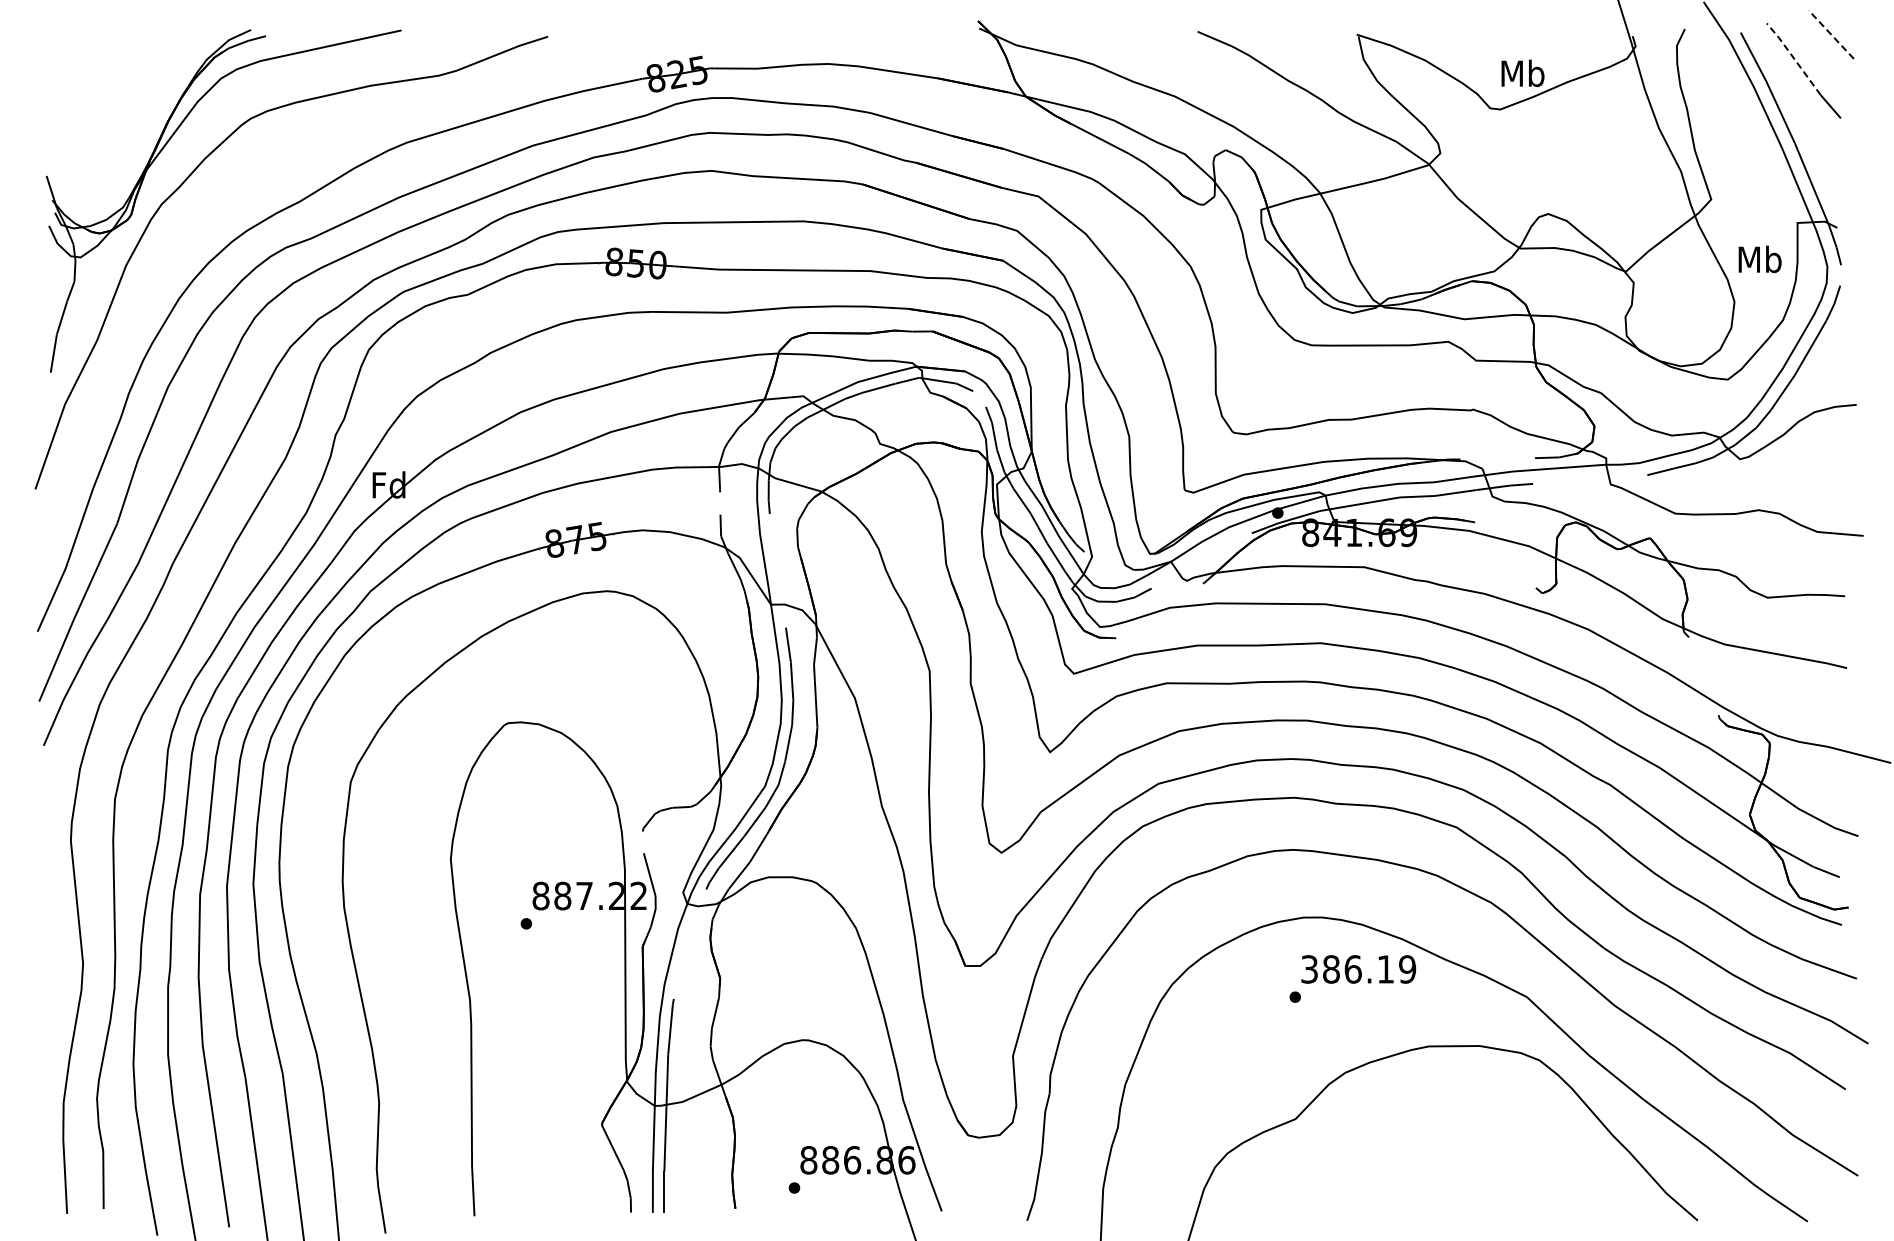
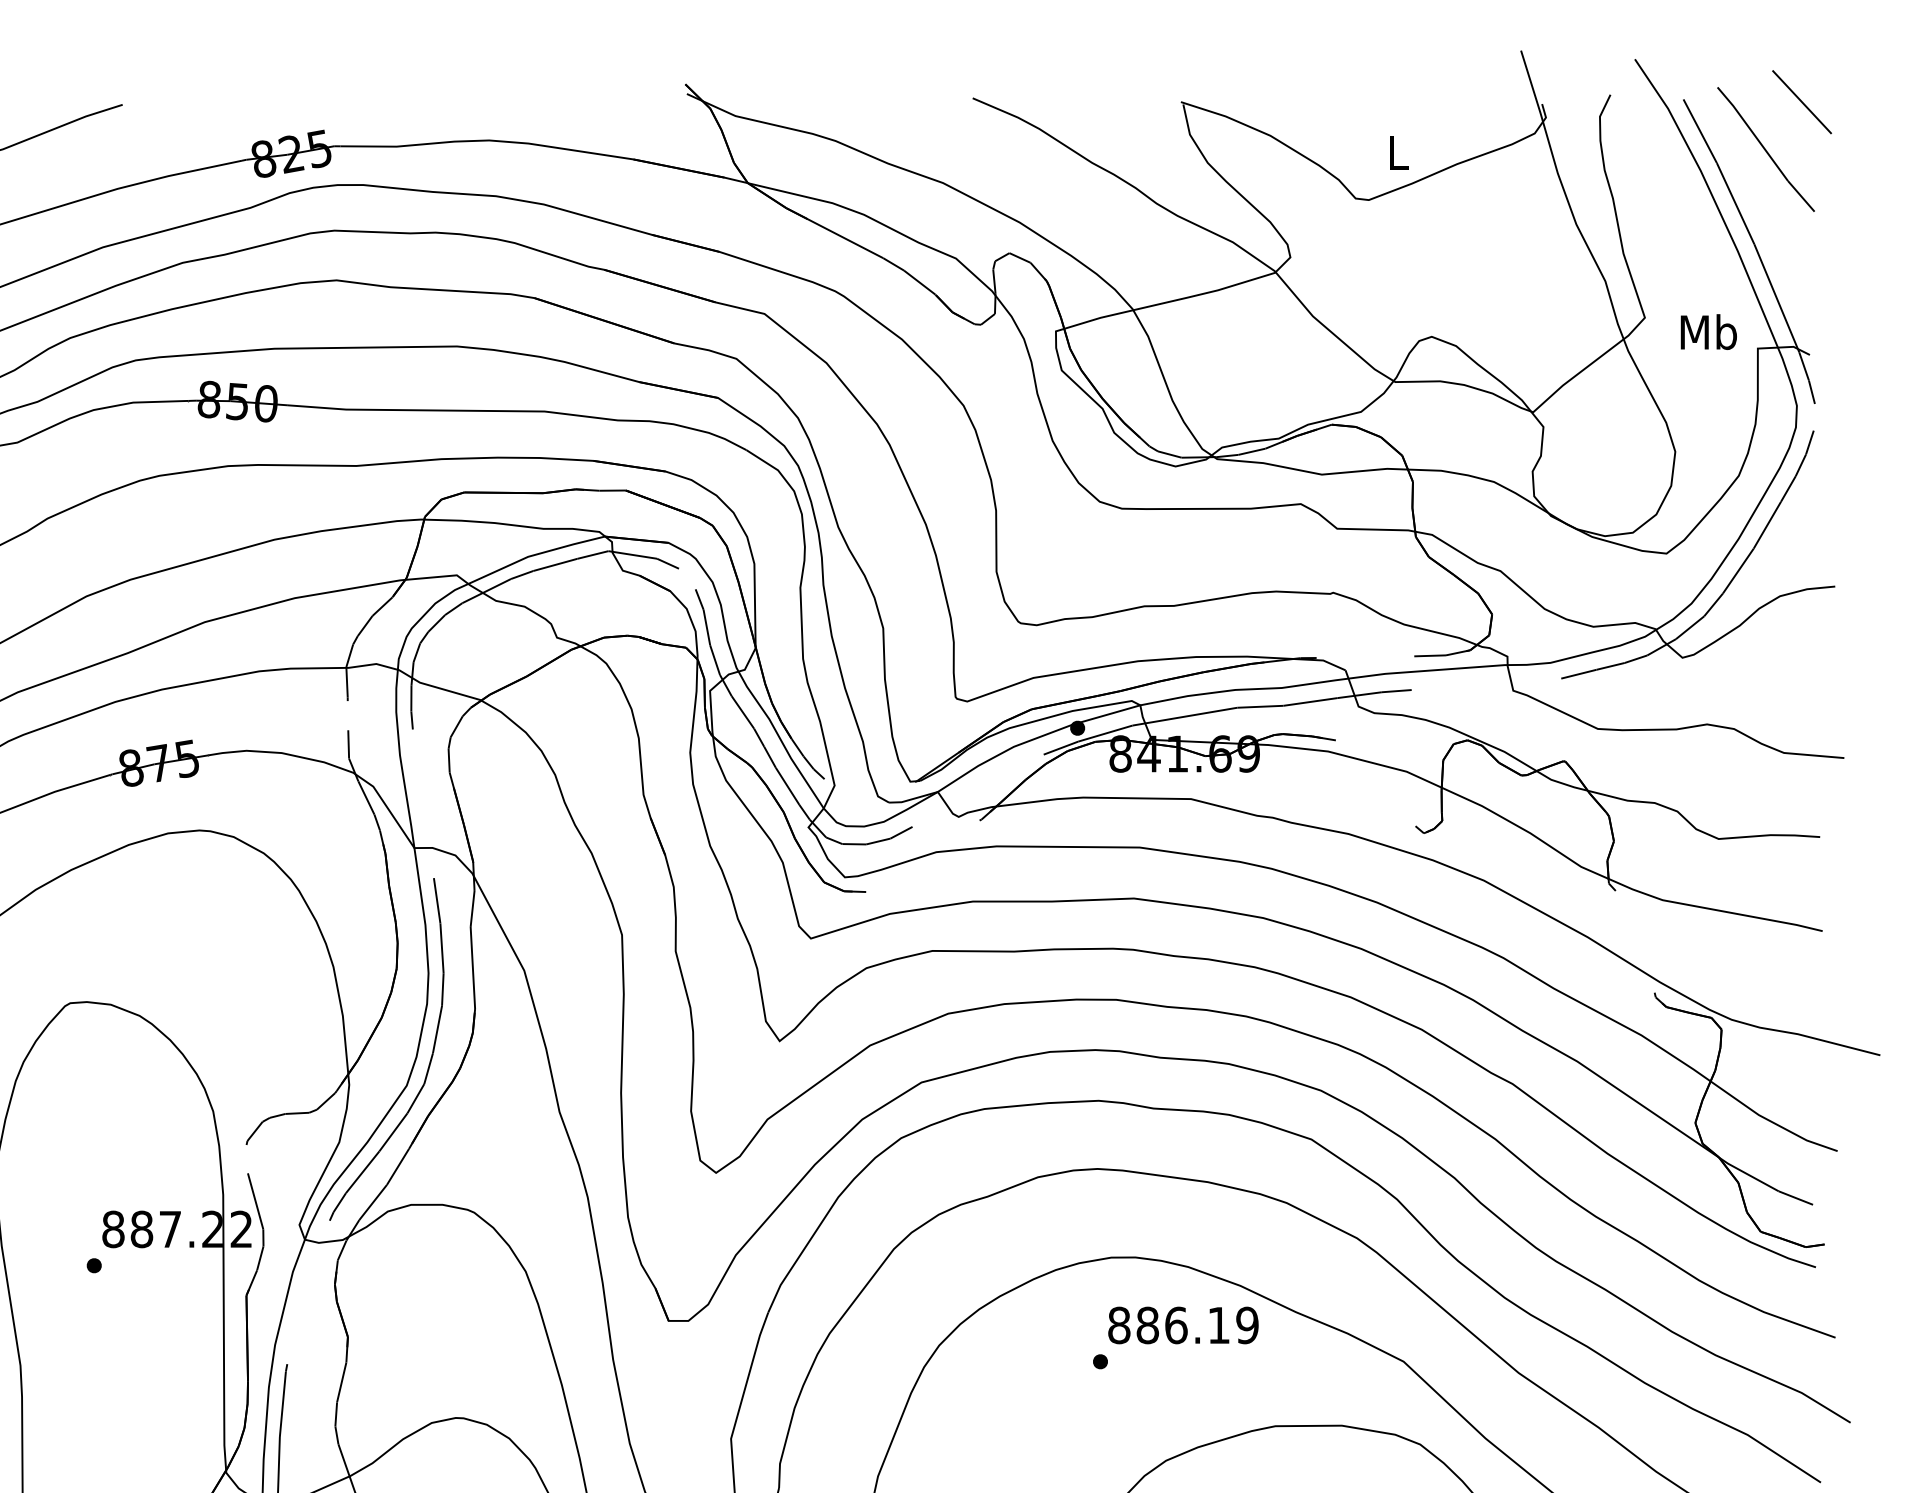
line: (1831, 34) -> (1802, 101), dashed -> solid
line: (1793, 58) -> (1752, 133), dashed -> solid
text: (1522, 73) -> (1397, 152), Mb -> L
text: (1759, 259) -> (1708, 332), moved
text: (1309, 969) -> (1119, 1325), 386.19 -> 886.19

